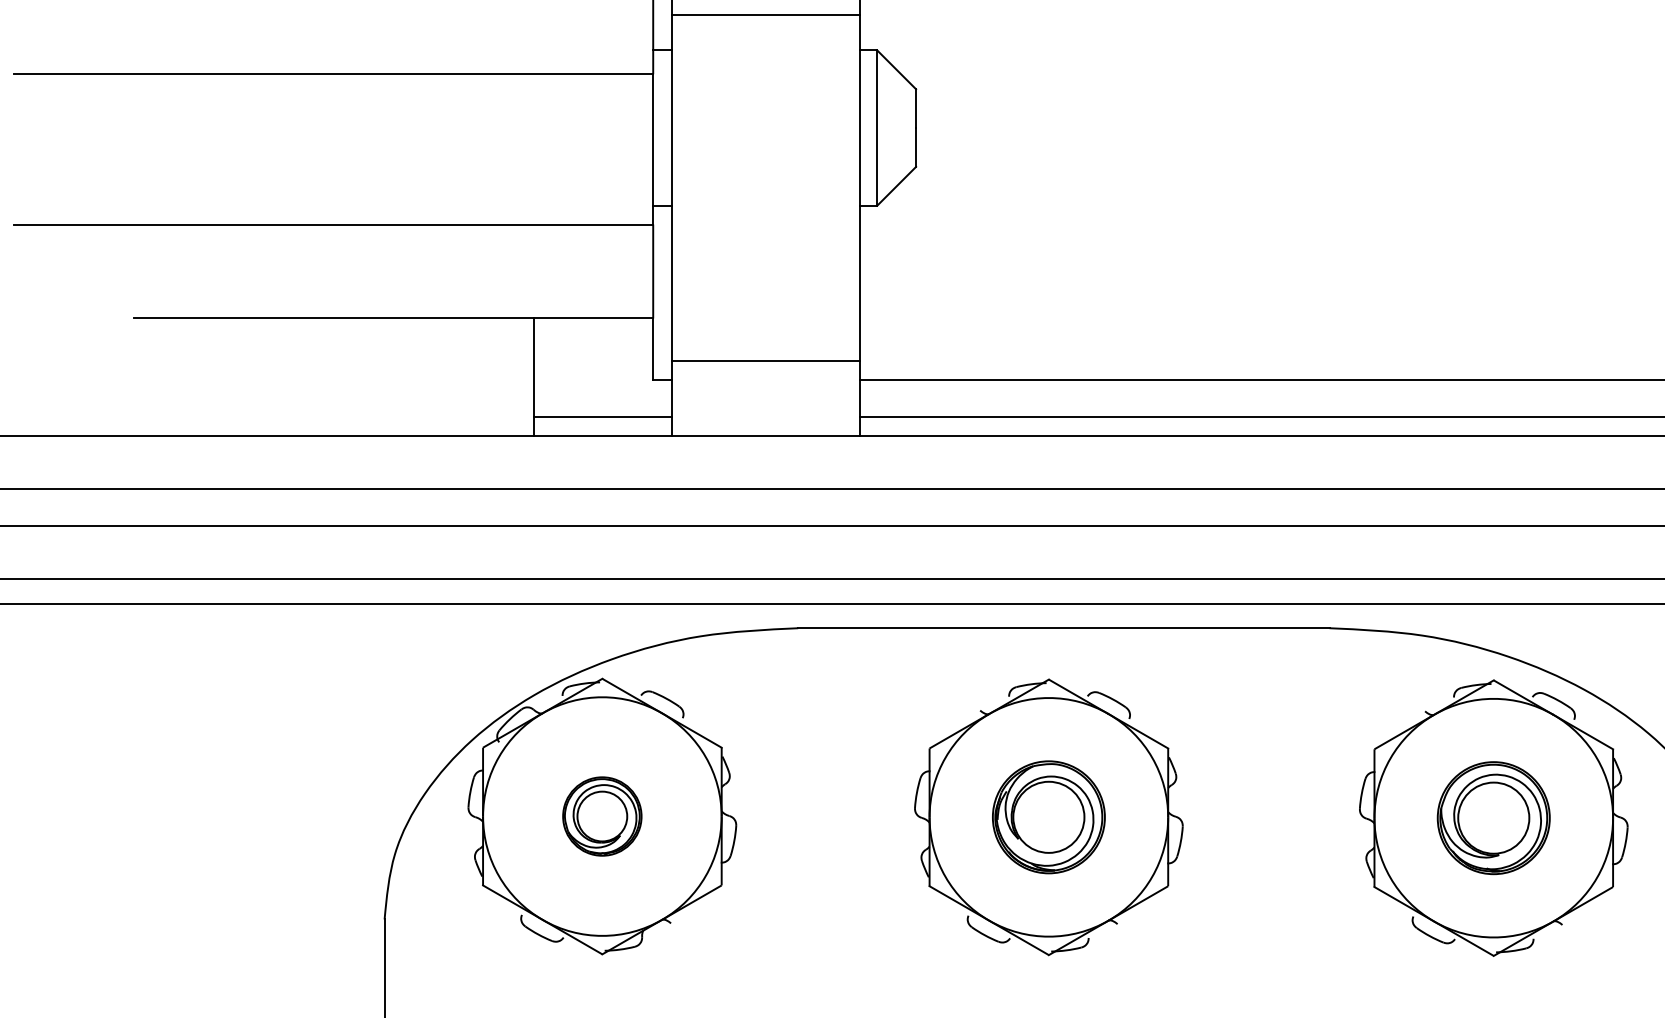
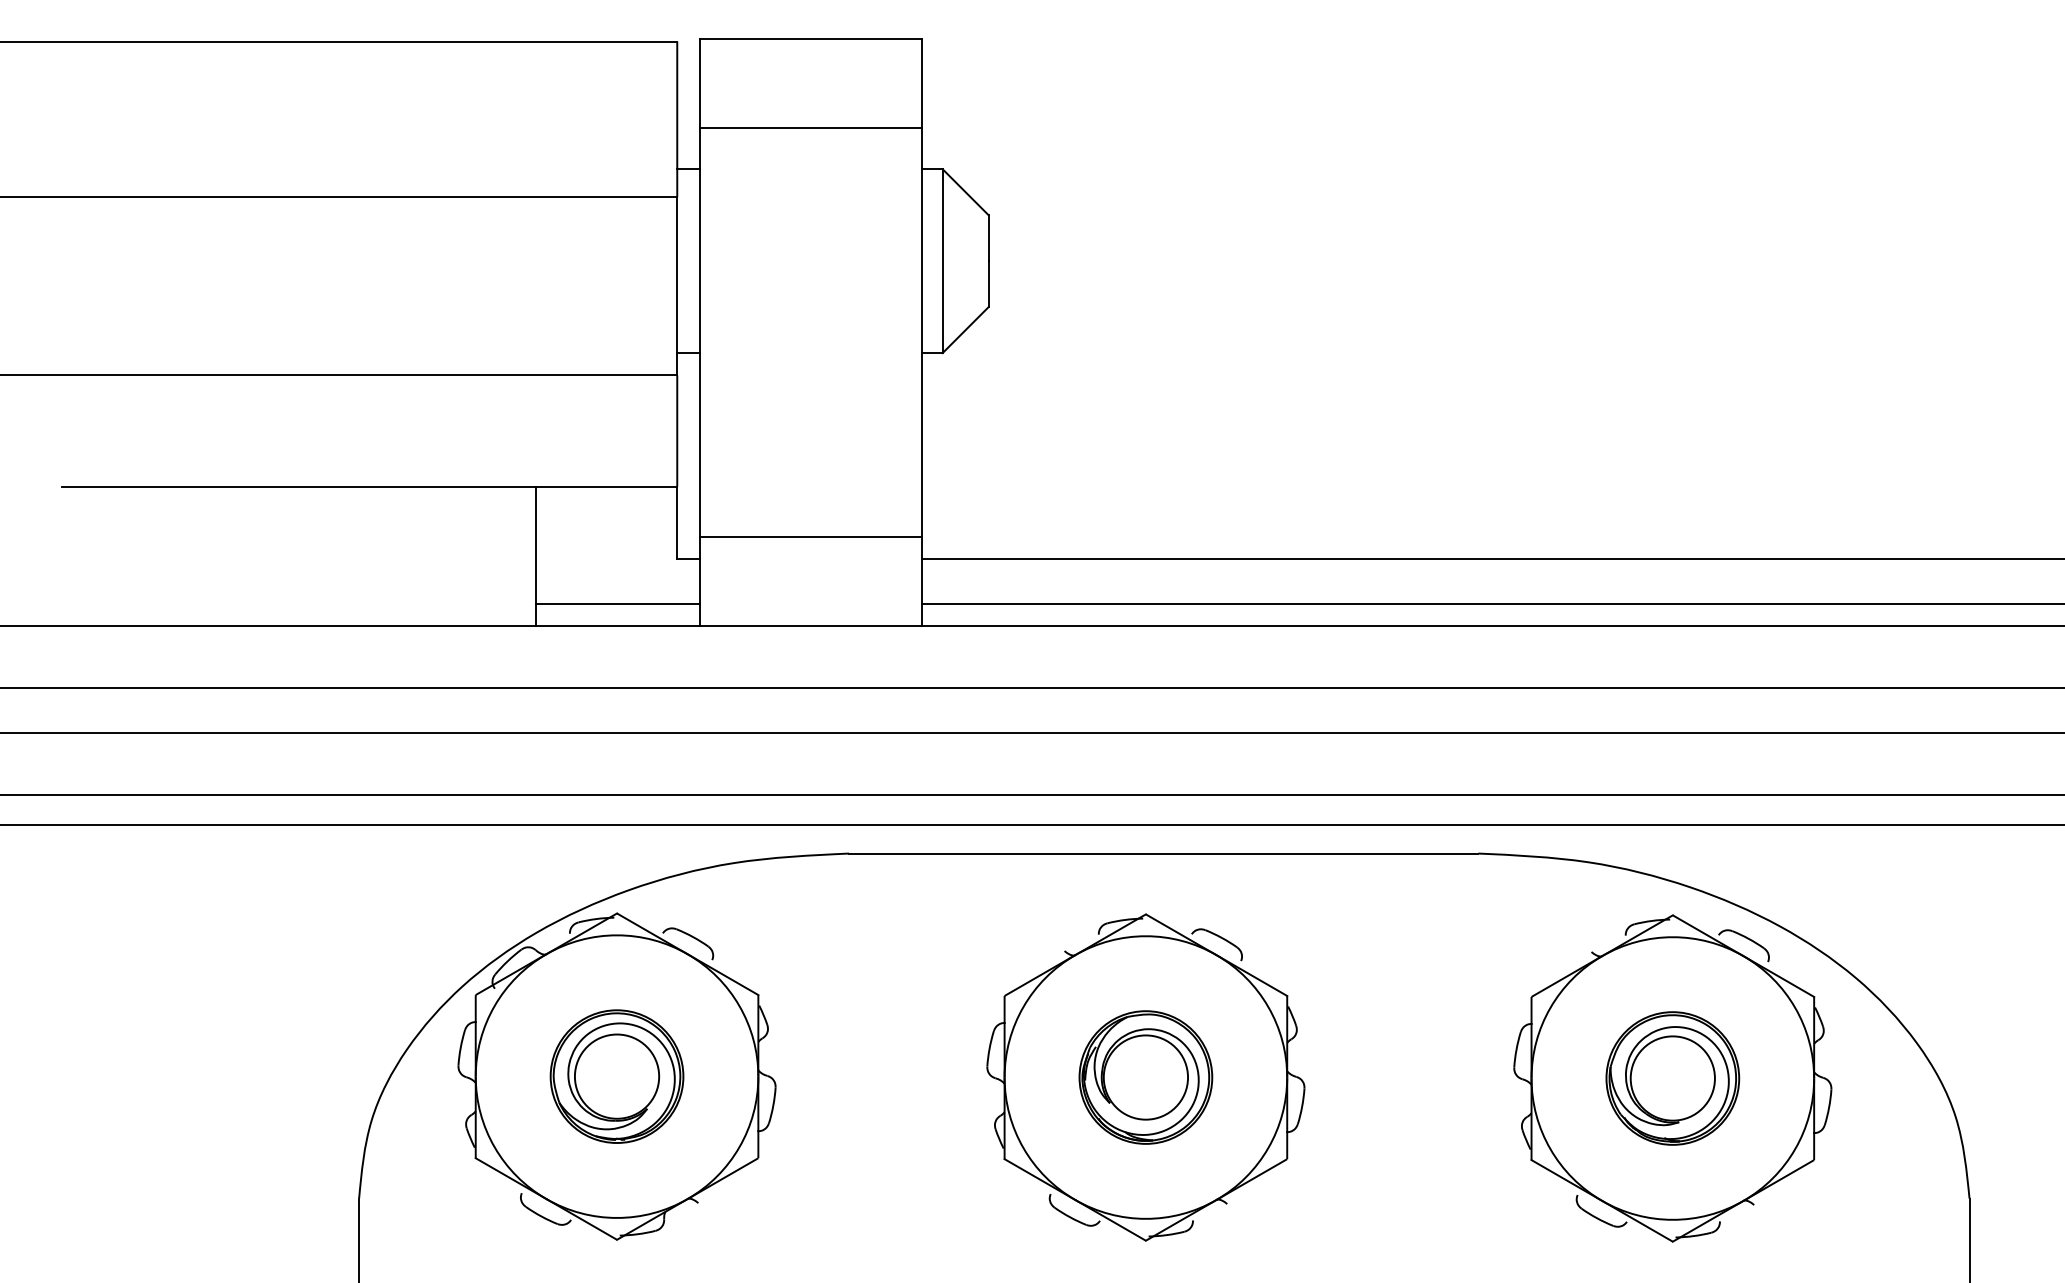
part: (601, 816) -> (616, 1076), size x1.43

